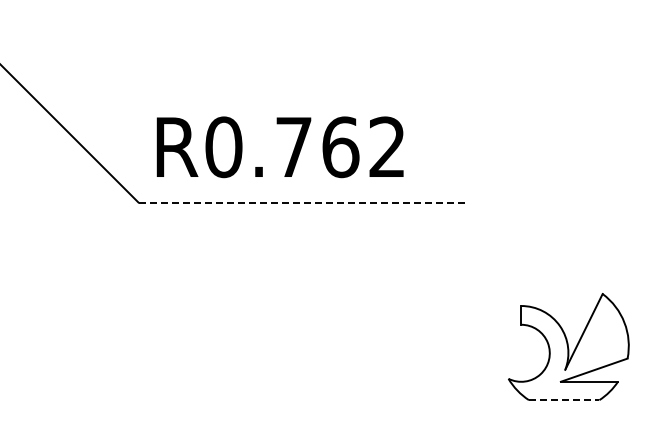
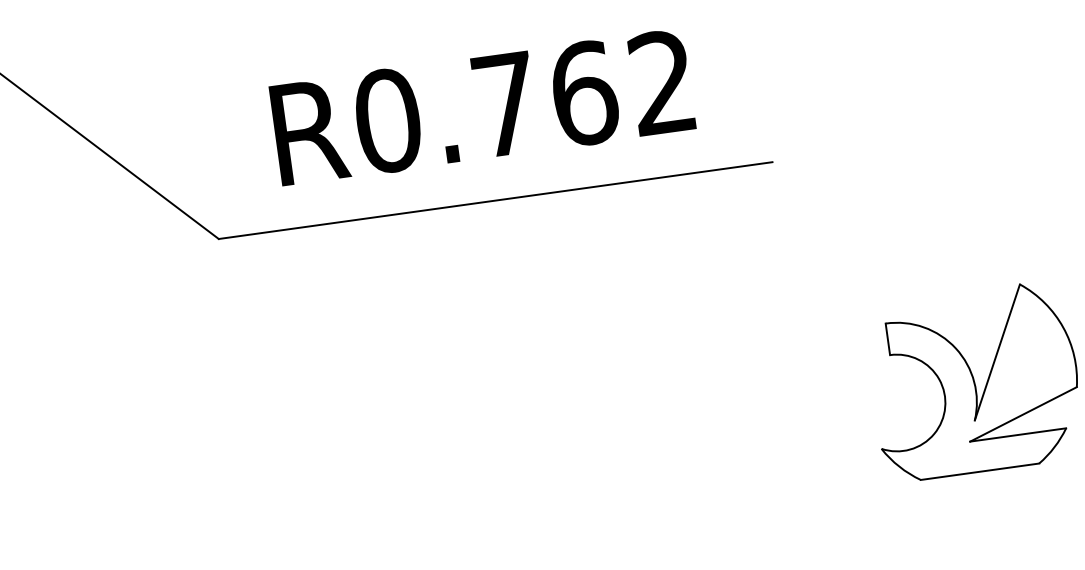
text: (279, 147) -> (481, 108), moved
line: (303, 202) -> (495, 200), dashed -> solid
line: (564, 400) -> (980, 472), dashed -> solid

